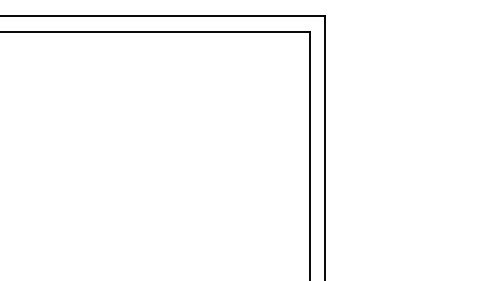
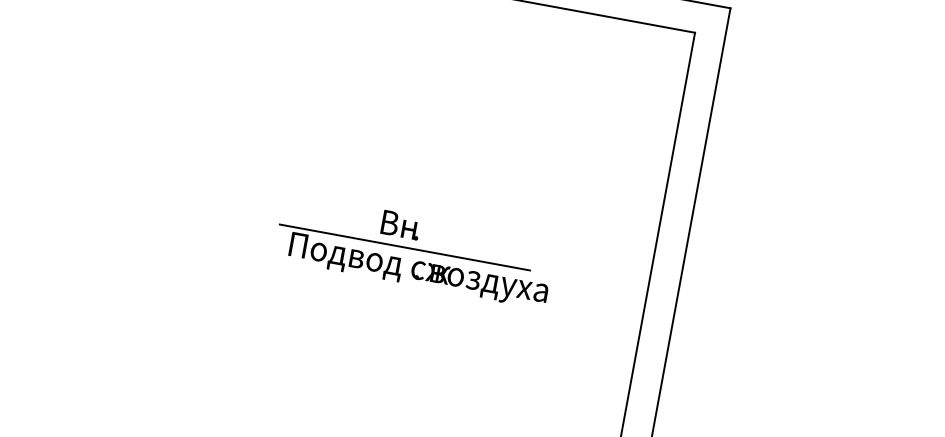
part: (187, 168) -> (414, 250), added

